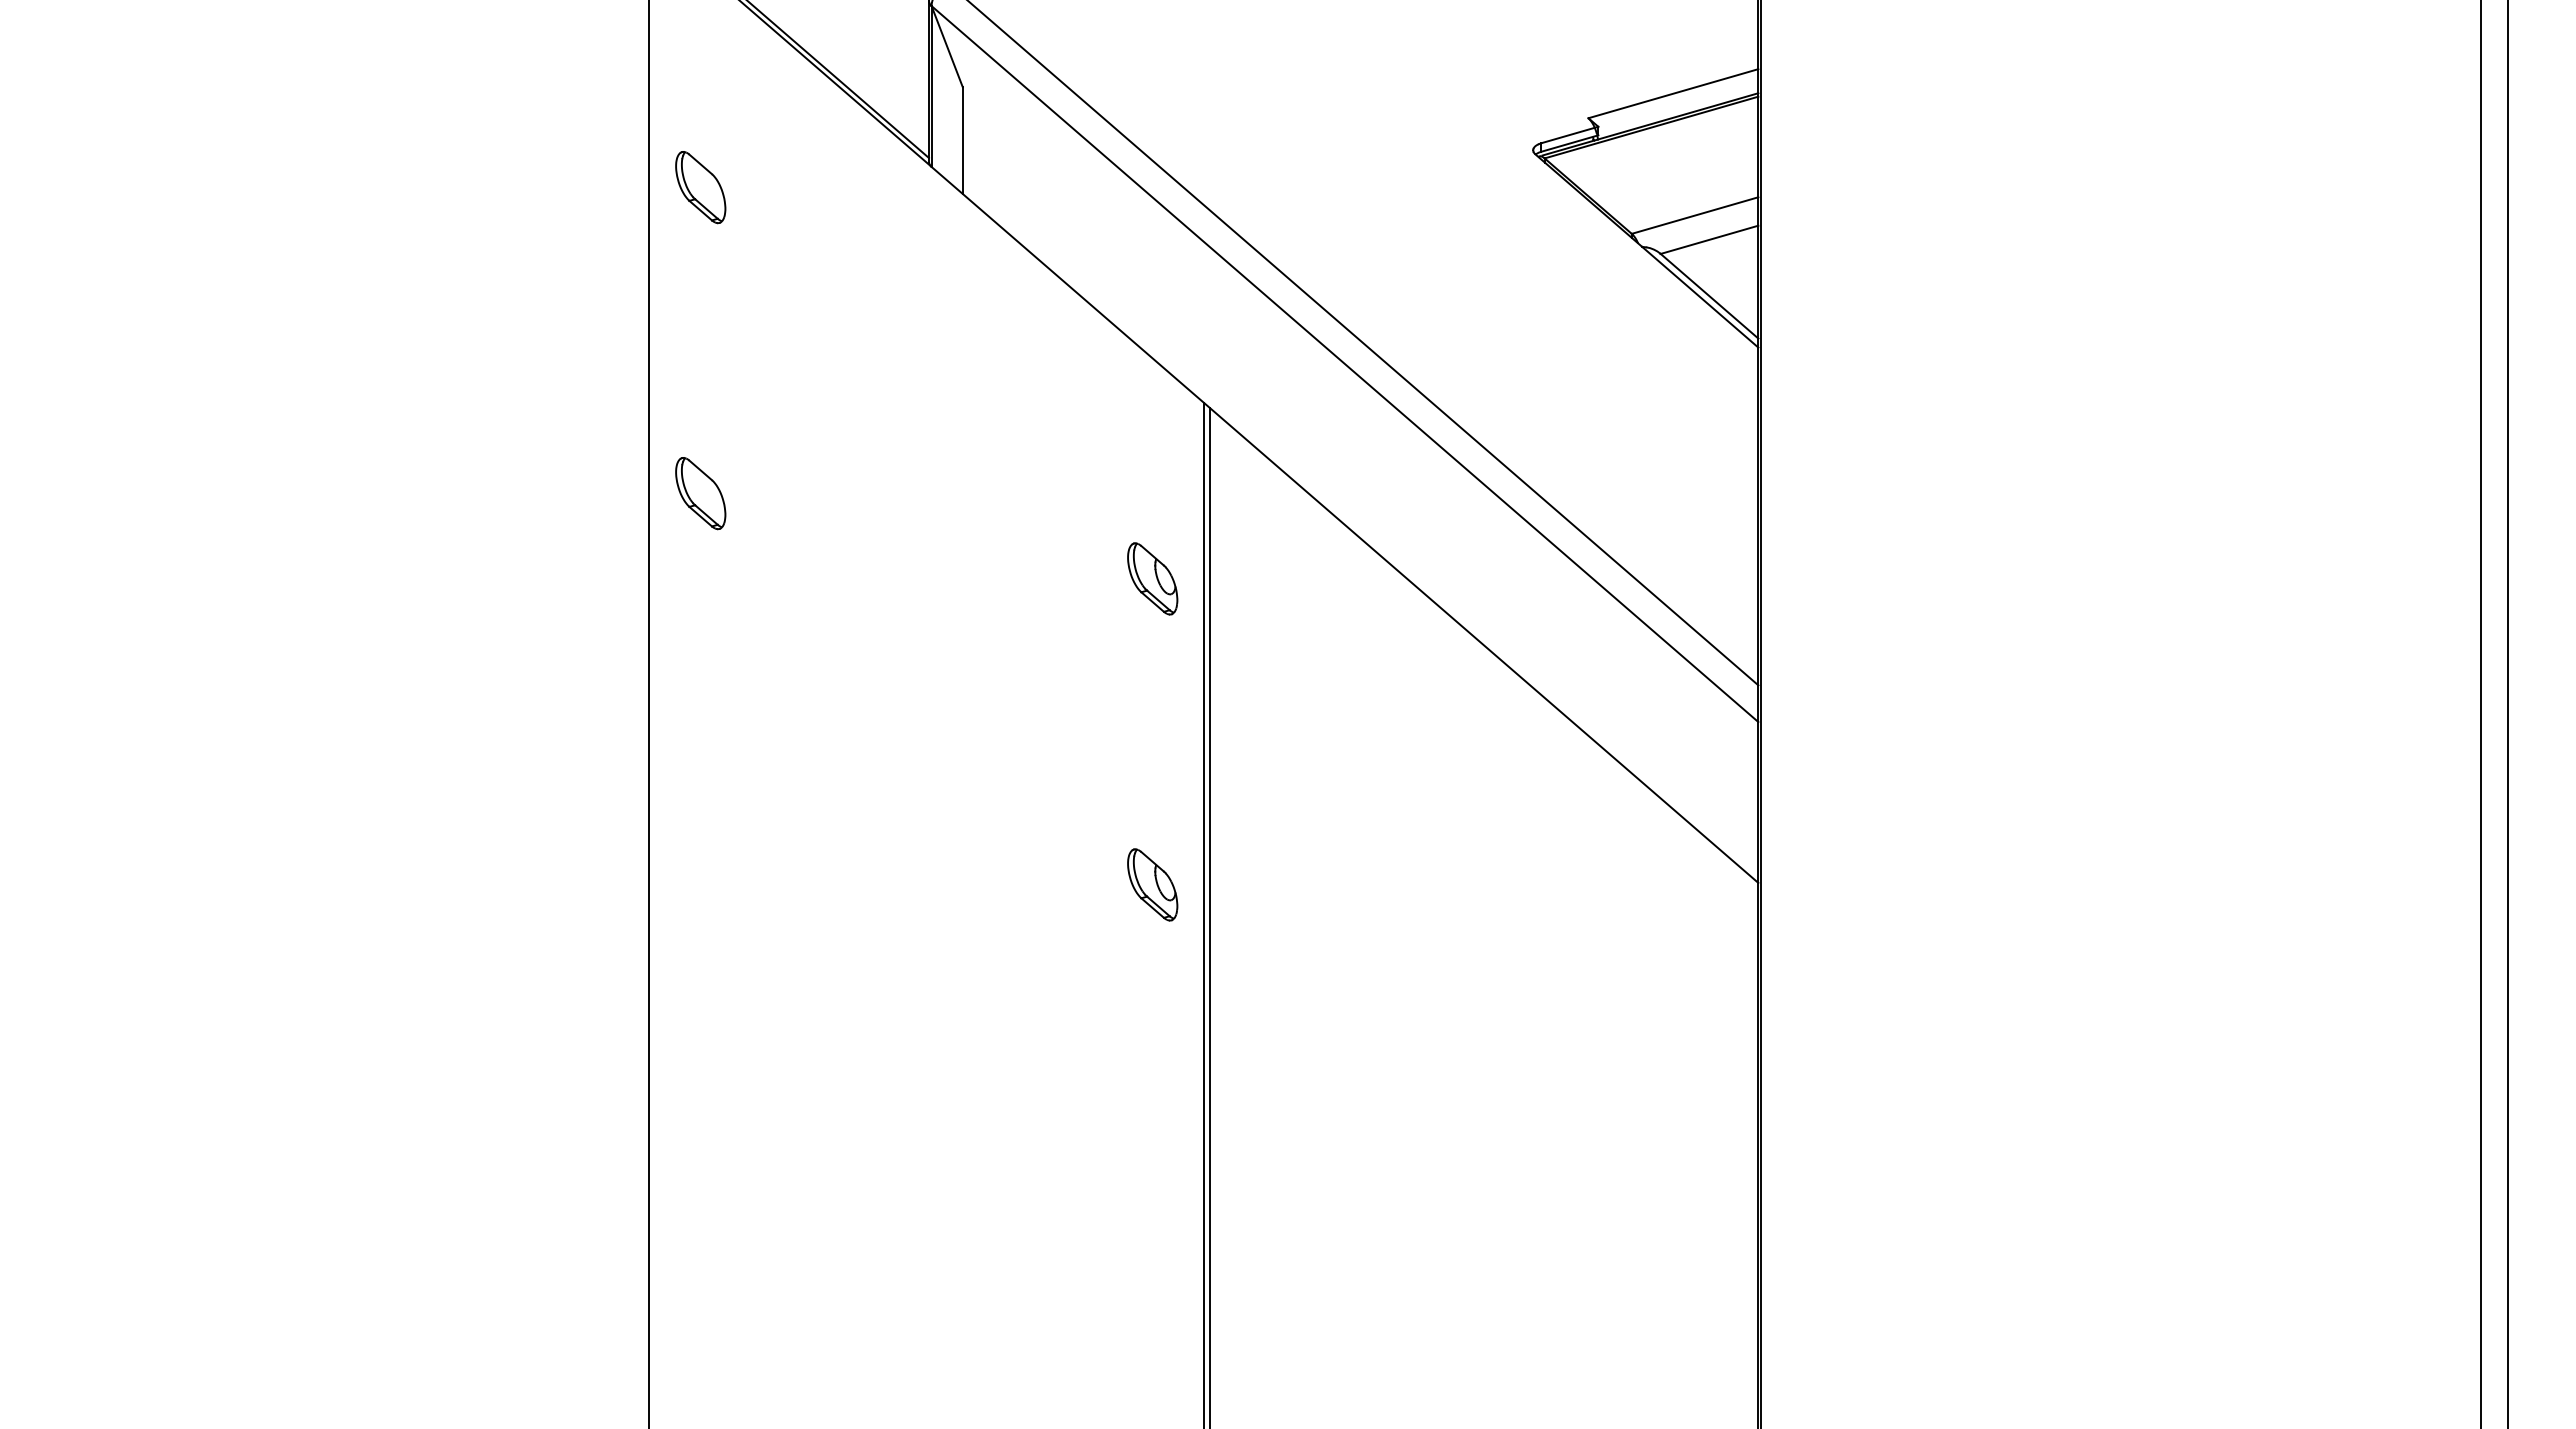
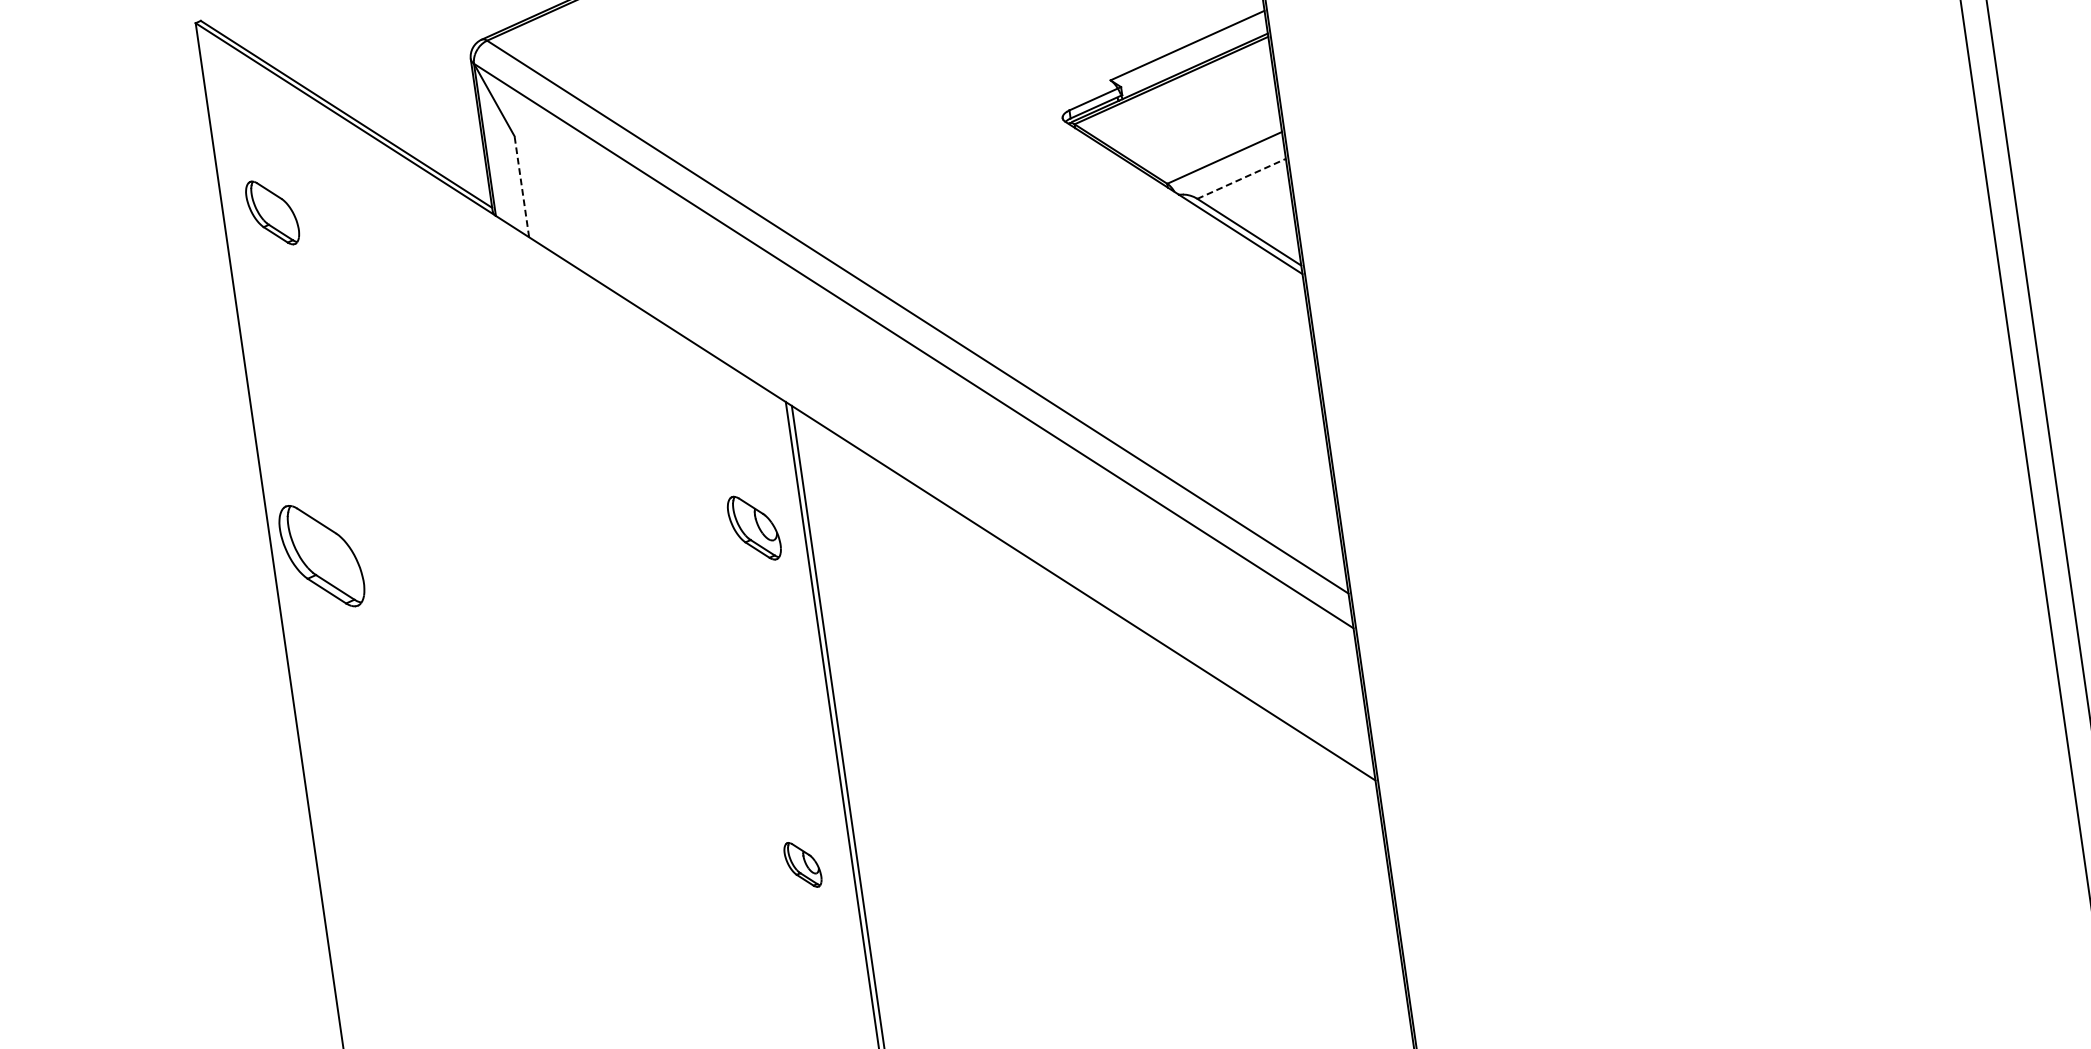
line: (962, 140) -> (521, 186), solid -> dashed
part: (700, 187) -> (272, 212), moved
line: (1709, 239) -> (1241, 178), solid -> dashed
part: (700, 493) -> (321, 556), size x1.6
part: (1152, 578) -> (754, 527), moved
part: (1152, 884) -> (802, 864), size x0.7

